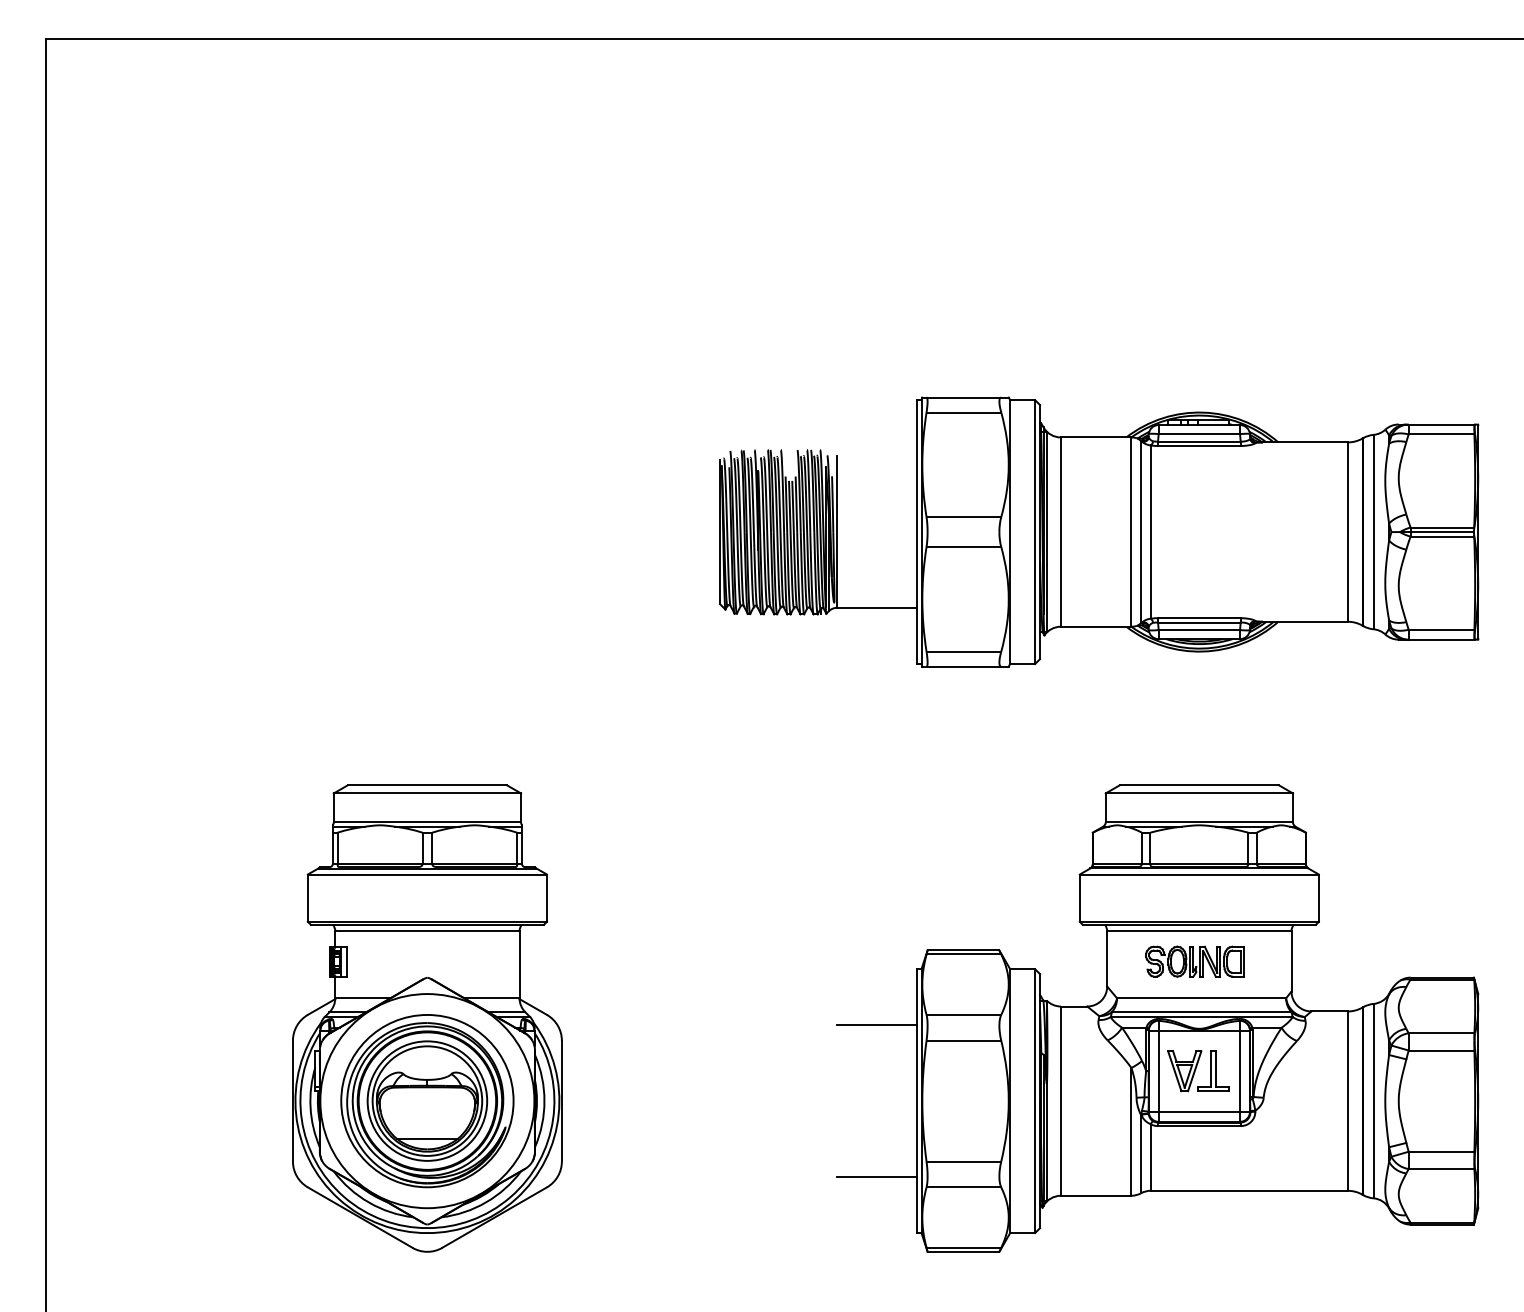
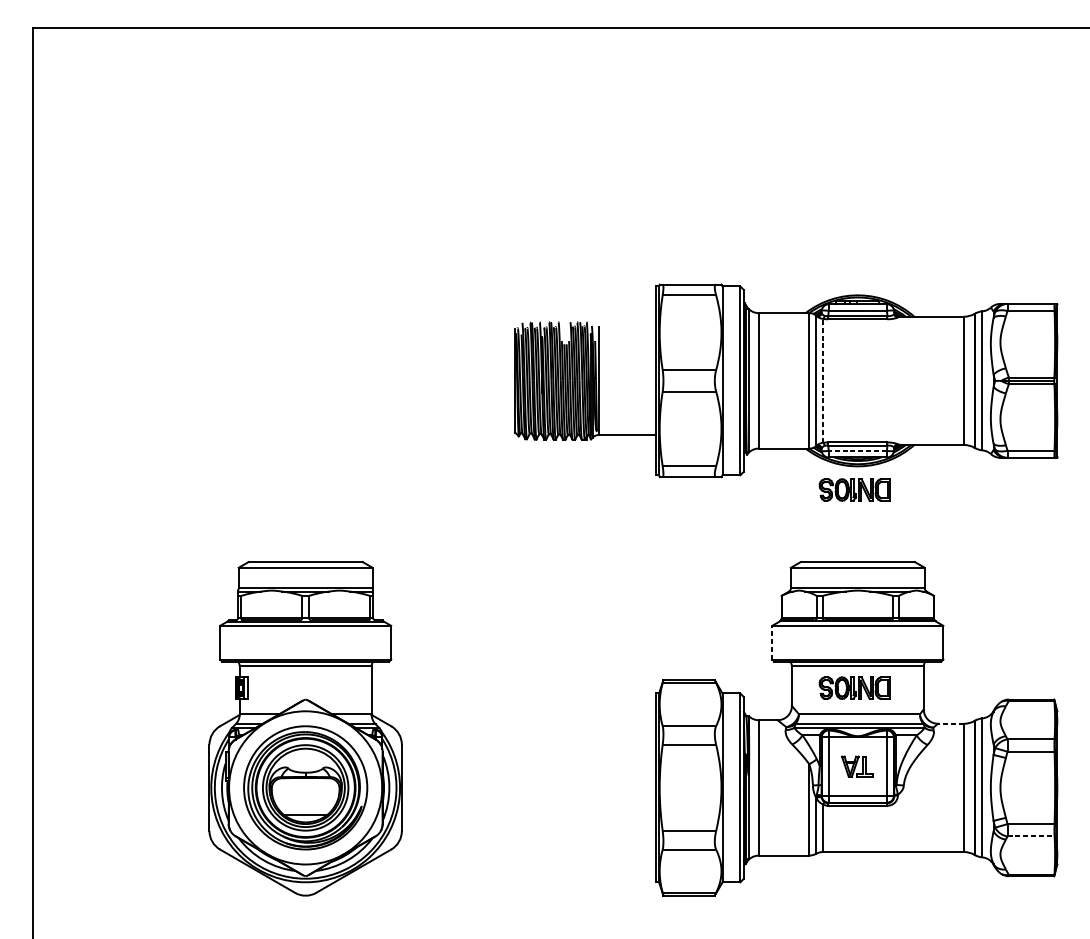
line: (1150, 532) -> (822, 381), solid -> dashed
line: (1199, 630) -> (857, 451), solid -> dashed
part: (1194, 684) -> (854, 489), added
line: (1079, 898) -> (772, 642), solid -> dashed
line: (1329, 1011) -> (950, 723), solid -> dashed
line: (876, 1025) -> (626, 733), removed
part: (1198, 1071) -> (857, 766), size x0.7
line: (1441, 1169) -> (1031, 836), solid -> dashed
line: (876, 1176) -> (626, 841), removed

